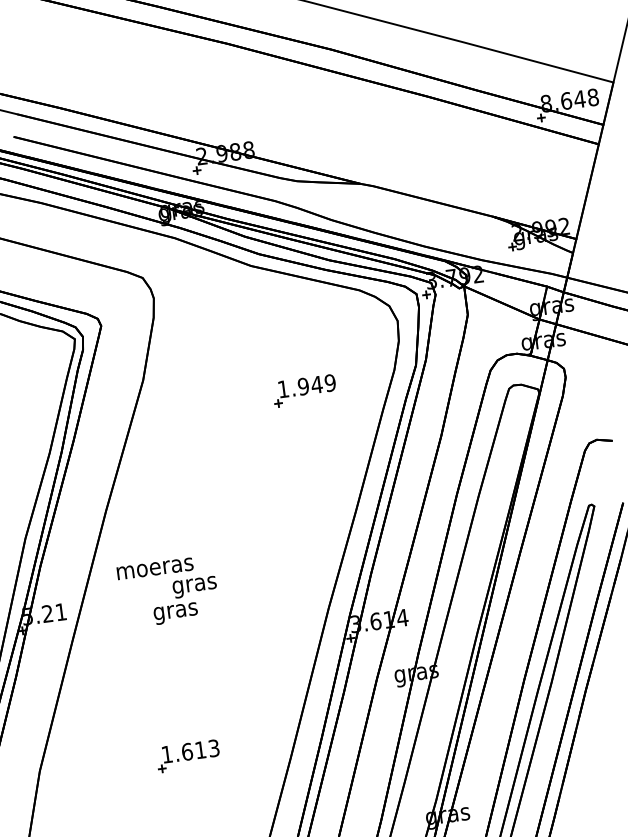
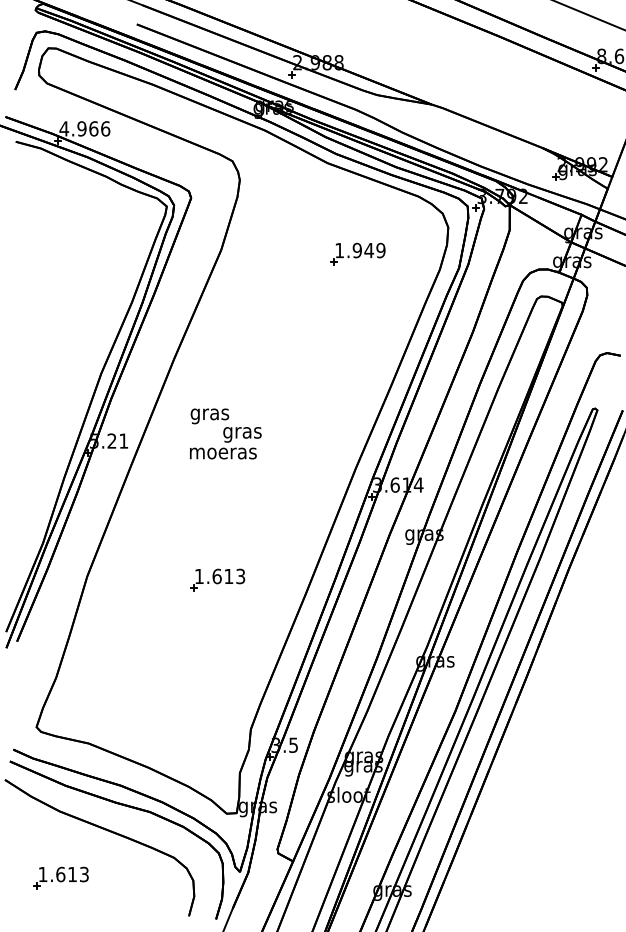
part: (304, 389) -> (357, 253), moved
text: (154, 571) -> (209, 416), moeras -> gras
text: (176, 613) -> (223, 455), gras -> moeras

